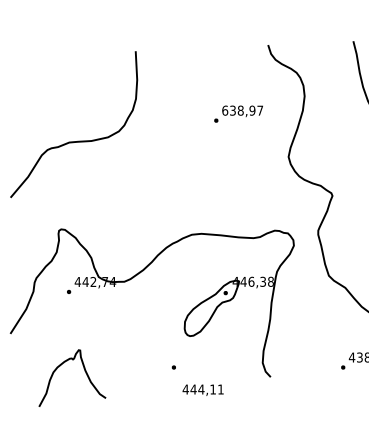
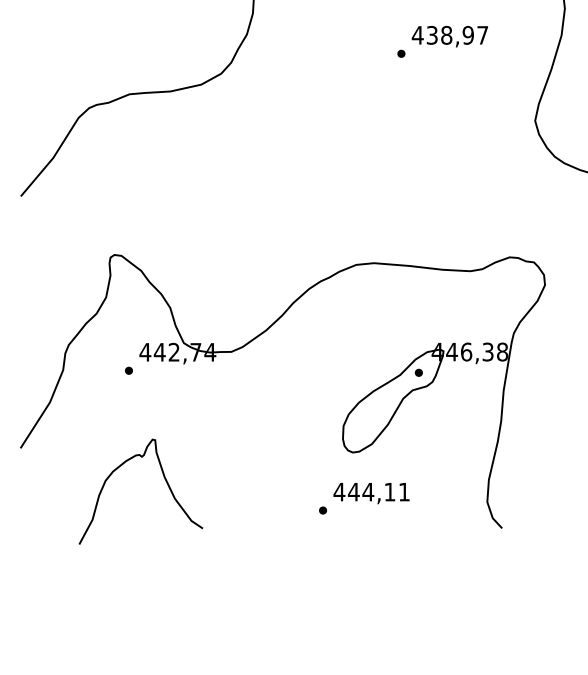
text: (225, 110) -> (418, 35), 638,97 -> 438,97
curve: (84, 371) -> (163, 479), moved
text: (202, 389) -> (370, 492), moved

